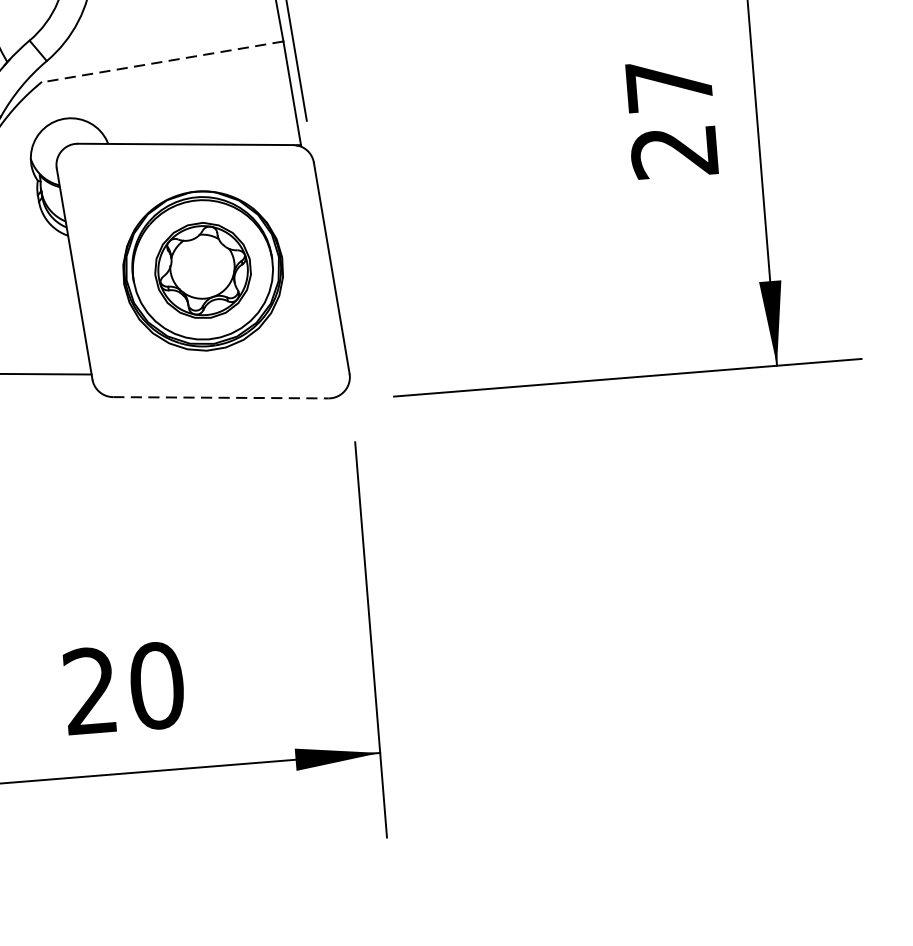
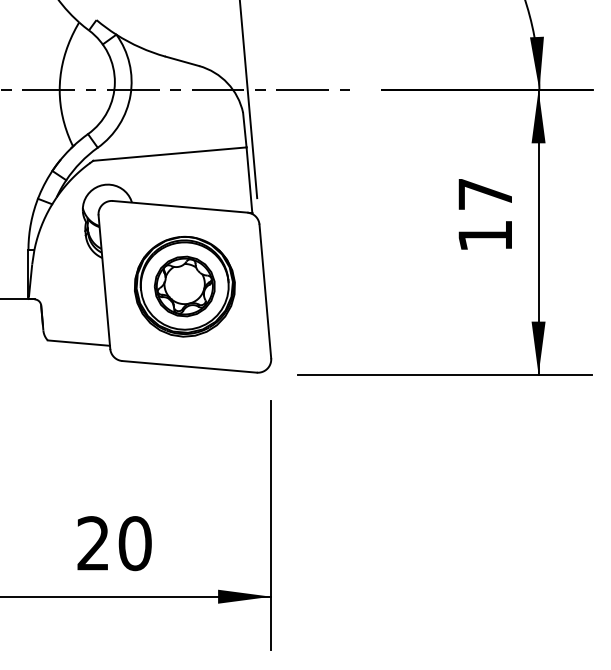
line: (161, 62) -> (169, 154), dashed -> solid
text: (673, 152) -> (484, 236), 27 -> 17
line: (222, 397) -> (190, 366), dashed -> solid

